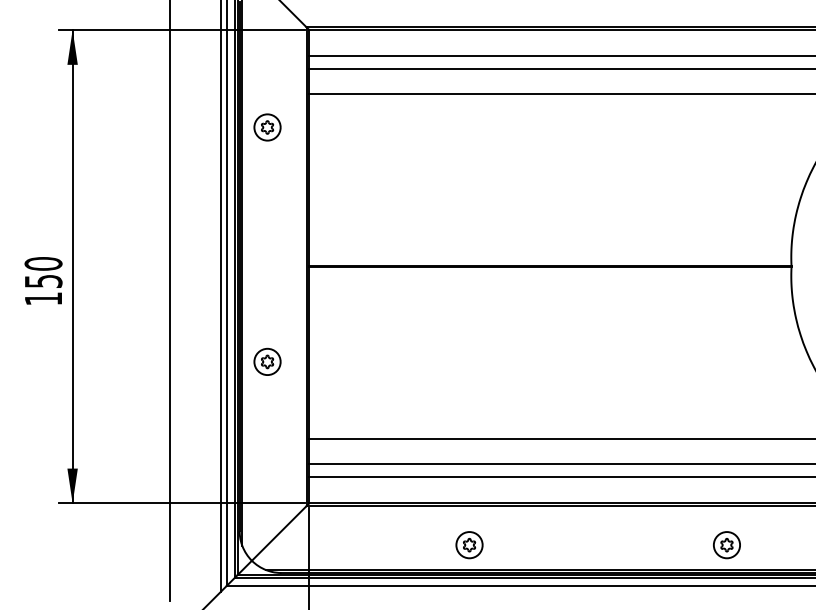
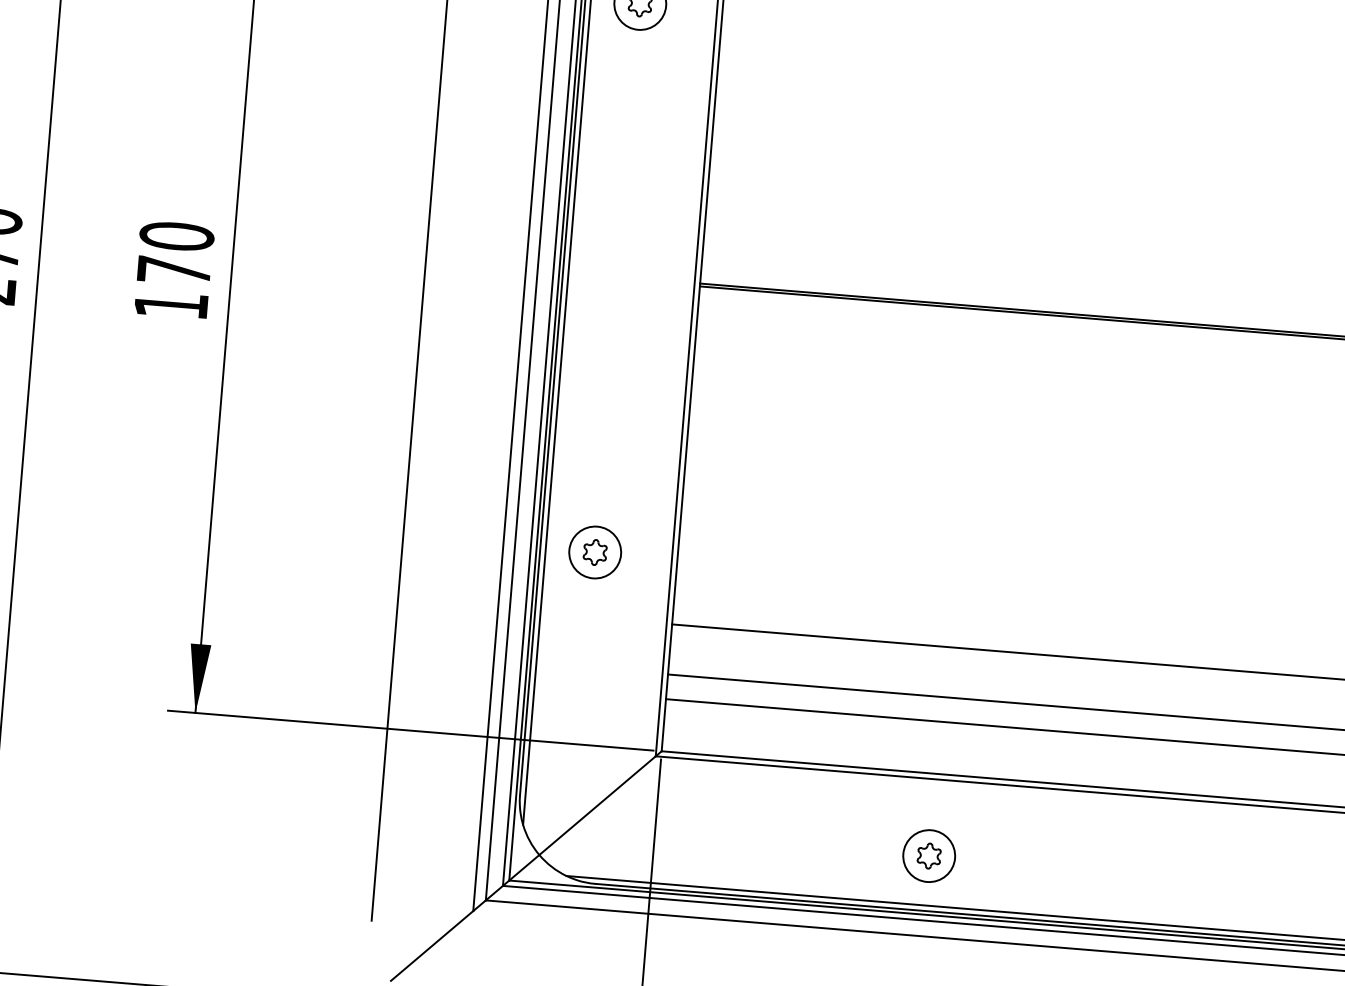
text: (43, 281) -> (173, 271), 150 -> 170
part: (267, 361) -> (595, 551), moved
part: (469, 545) -> (929, 856), moved

